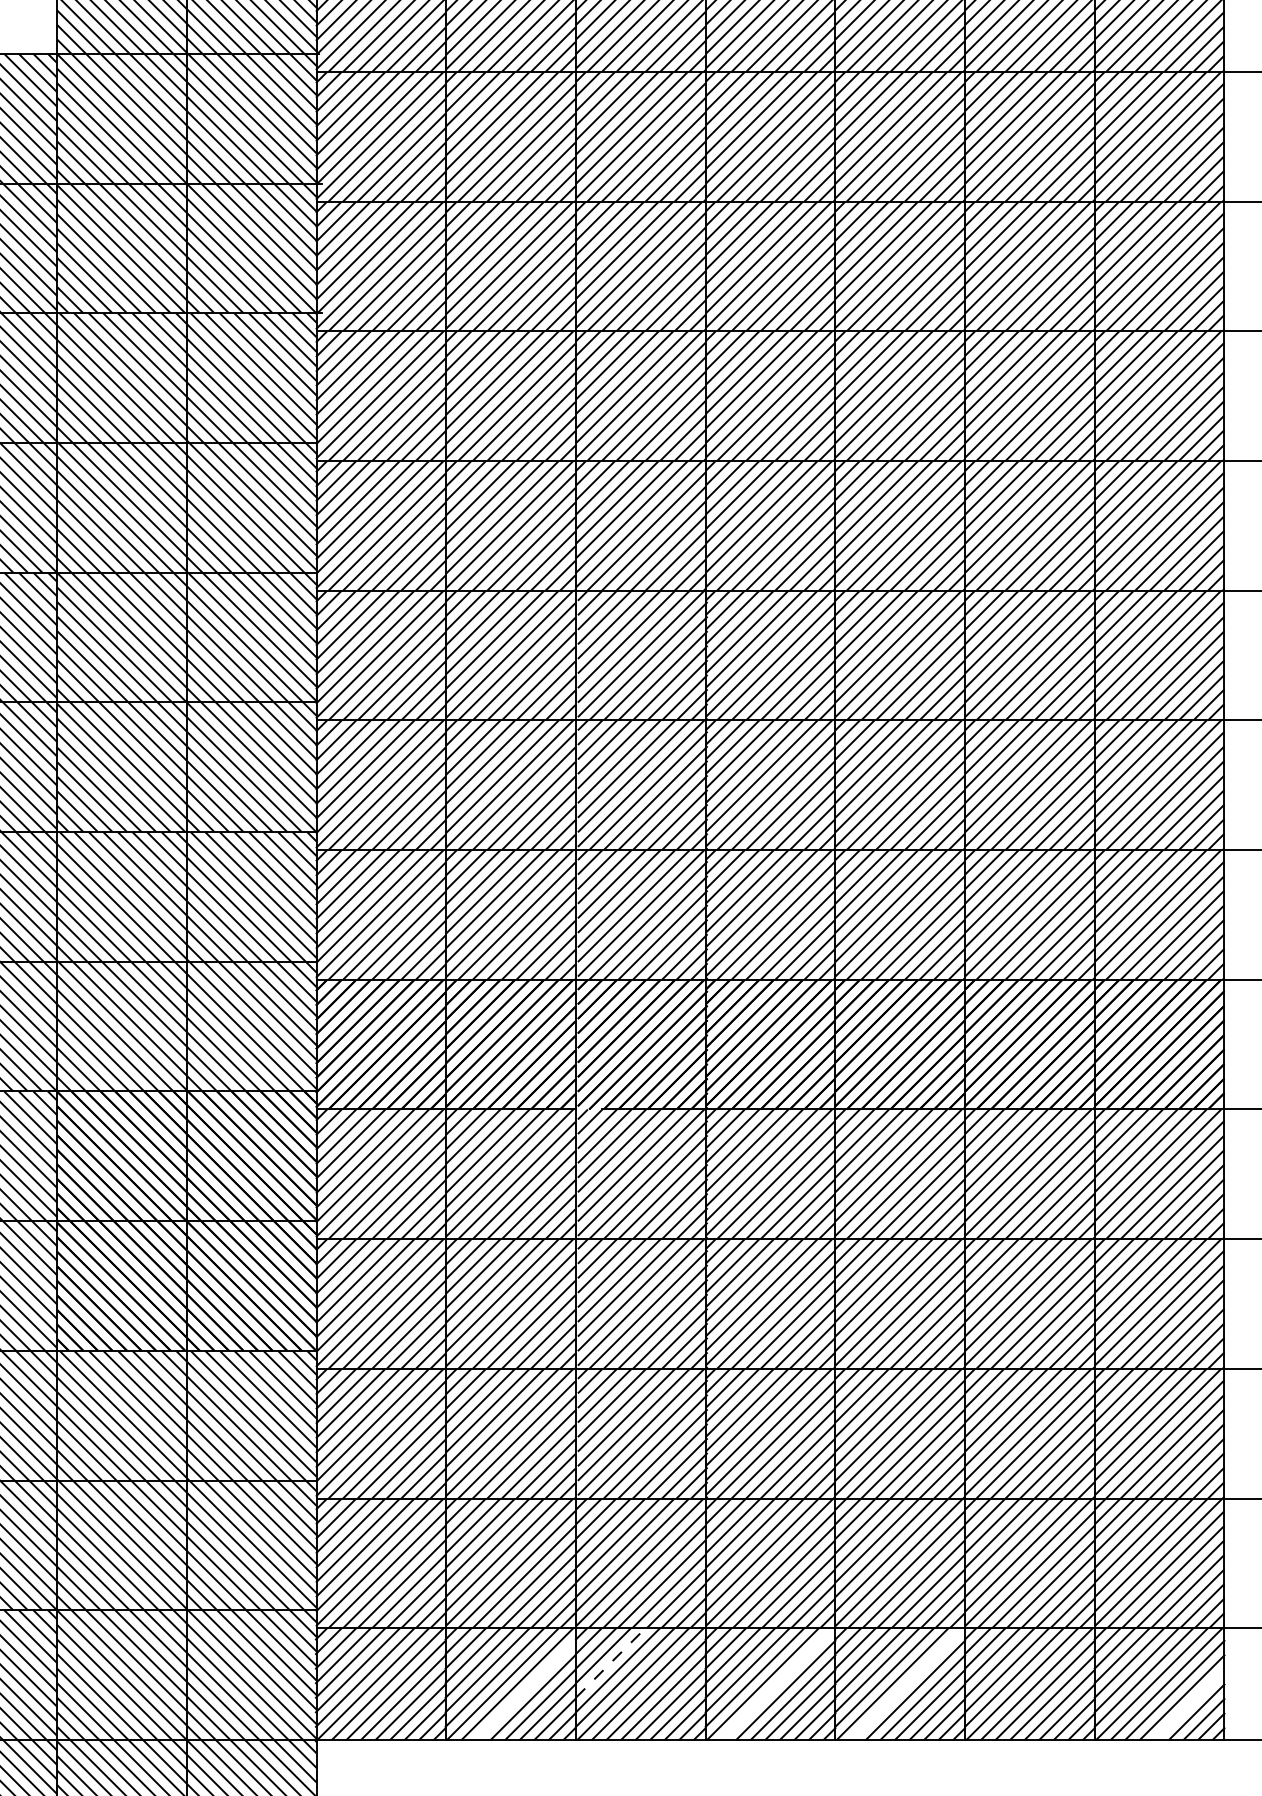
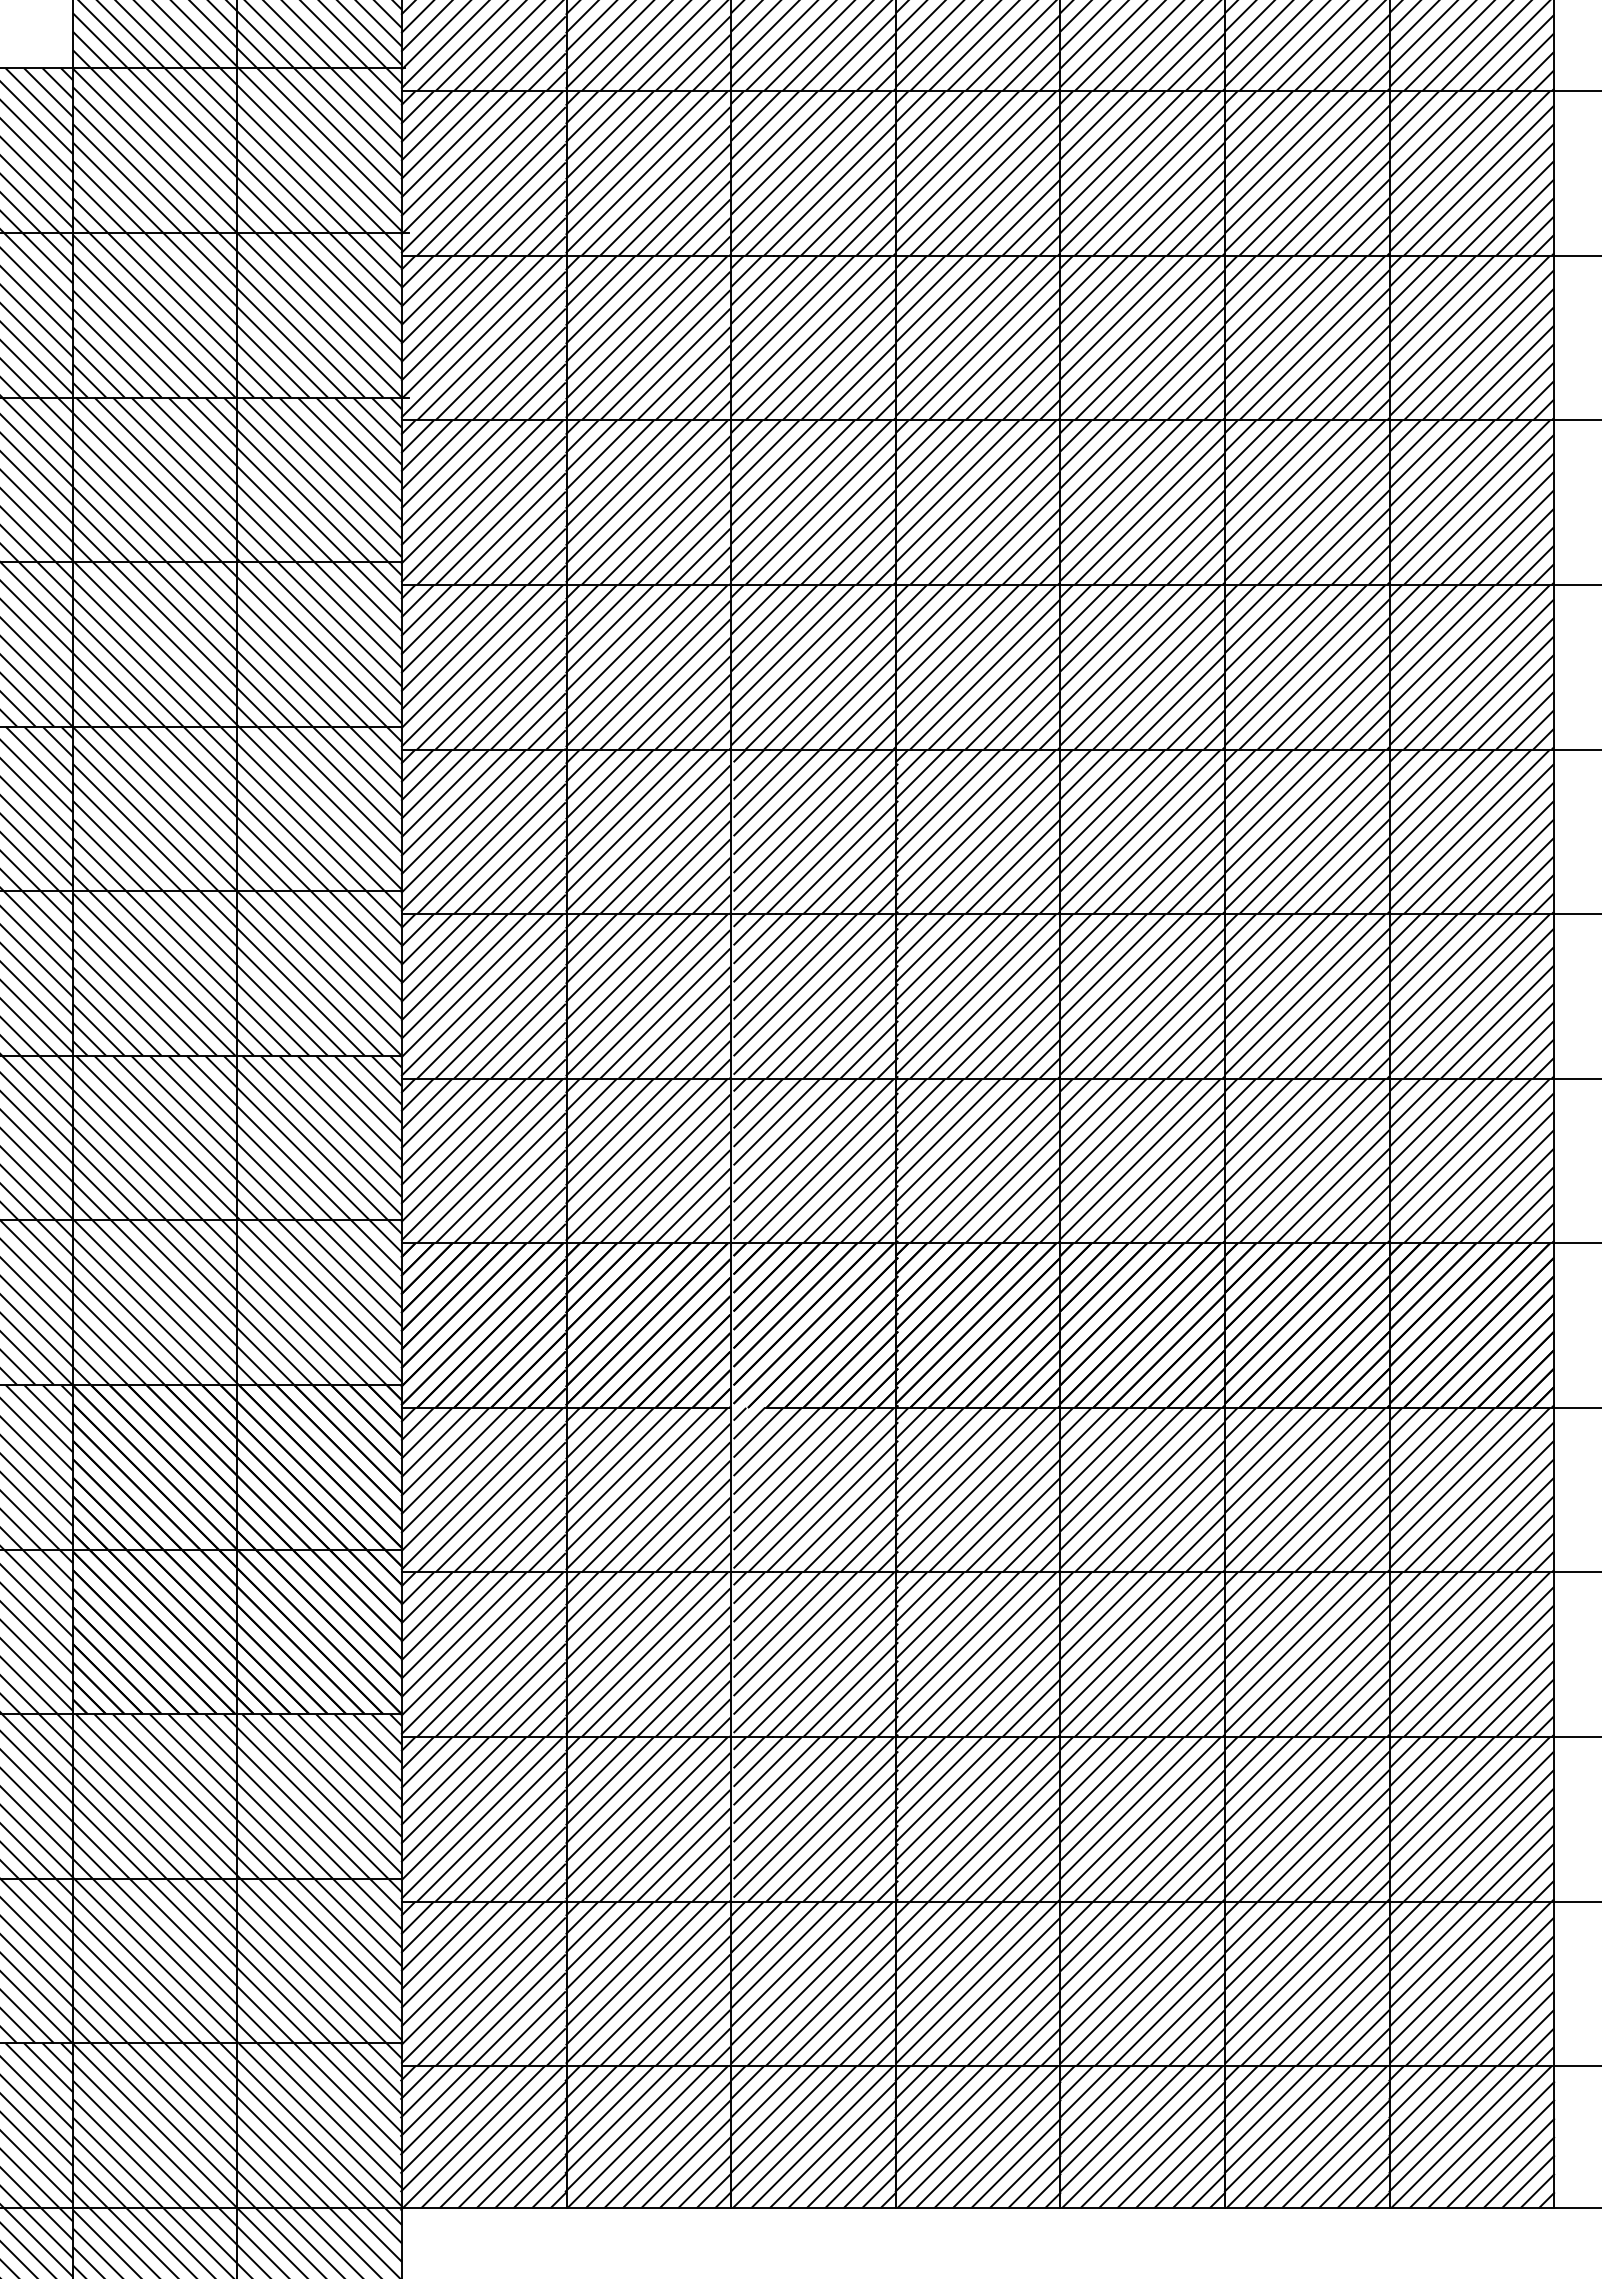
line: (610, 1662) -> (775, 2109), dashed -> solid
line: (777, 1683) -> (986, 2136), added
line: (907, 1683) -> (1151, 2136), added
line: (525, 1689) -> (667, 2144), added
line: (1189, 1704) -> (1509, 2163), added

